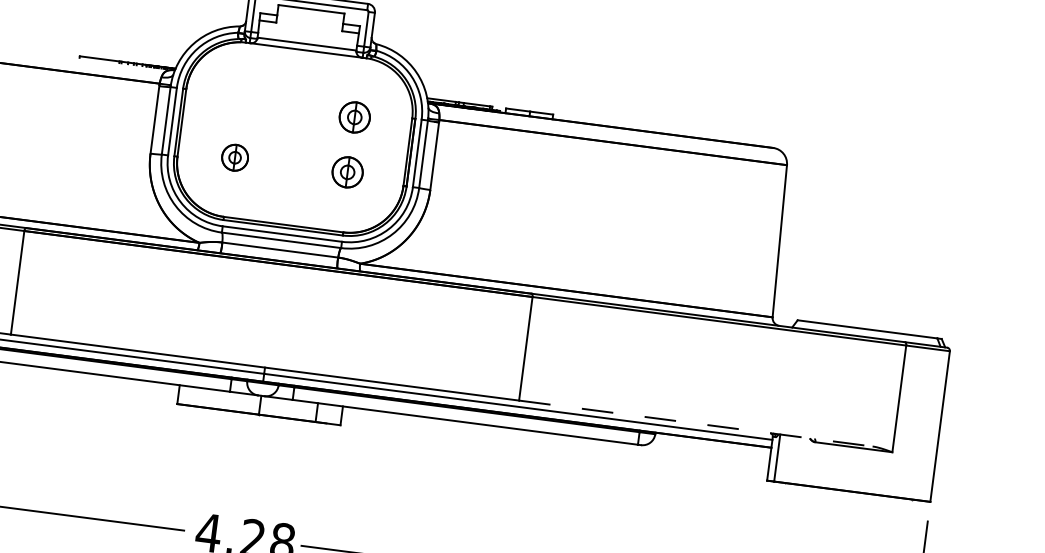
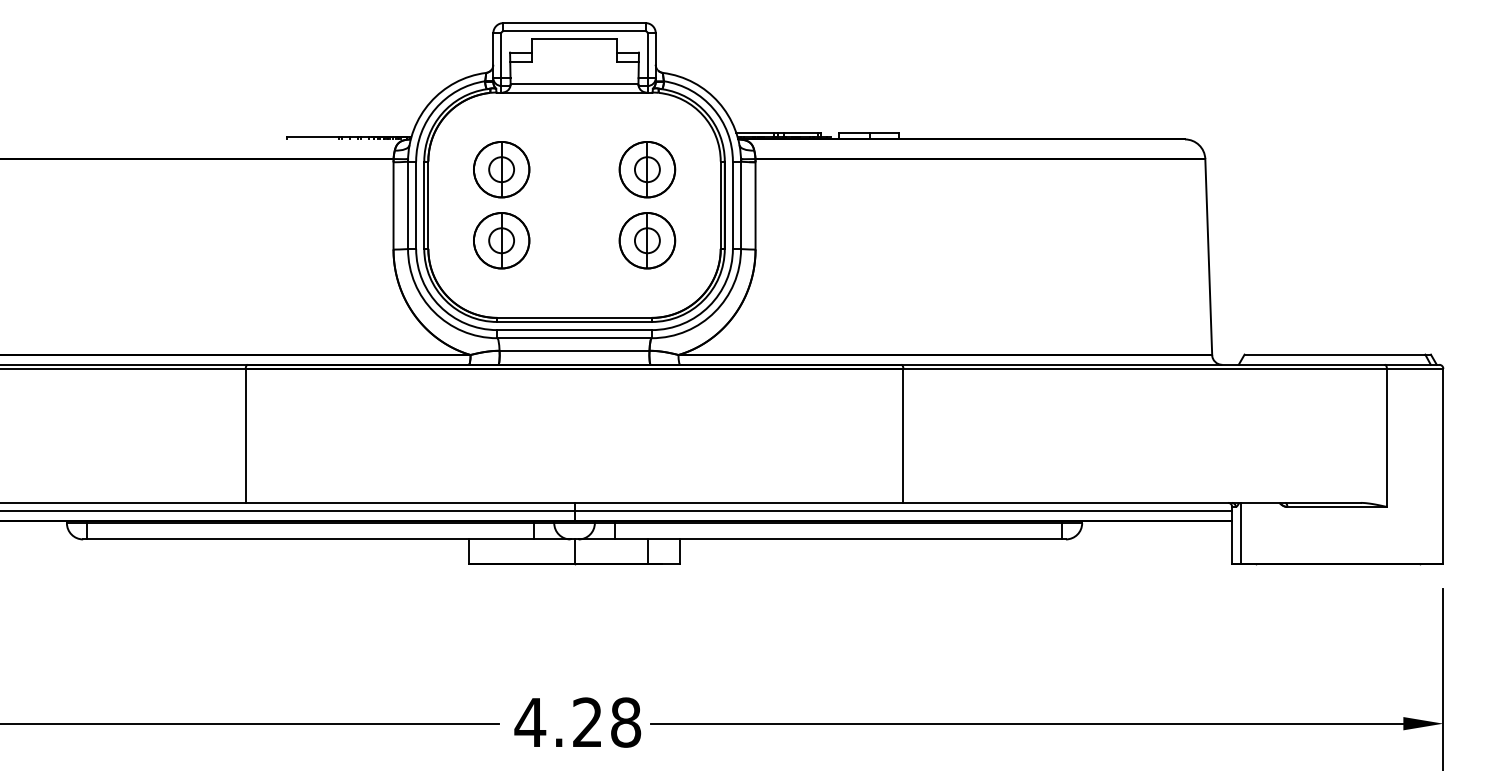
part: (242, 102) -> (501, 169), added
part: (354, 117) -> (647, 169), size x1.43
part: (234, 157) -> (501, 240), size x1.67
part: (347, 172) -> (647, 240), size x1.43
line: (696, 423) -> (1132, 502), dashed -> solid

